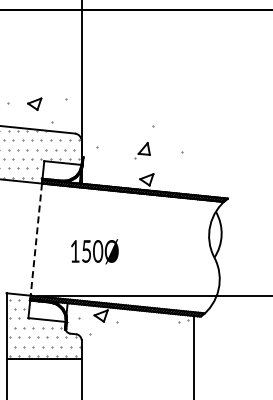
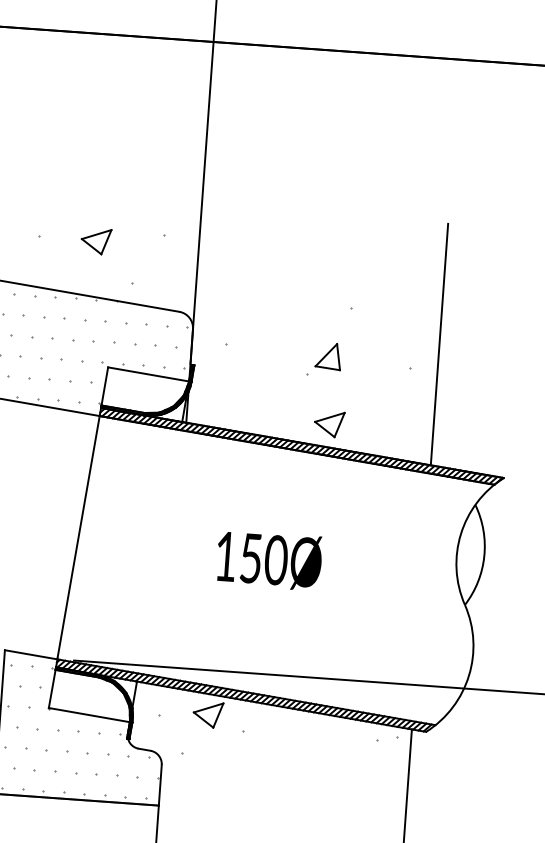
line: (194, 139) -> (439, 343), added
line: (36, 240) -> (78, 539), dashed -> solid
text: (94, 251) -> (268, 559), moved

